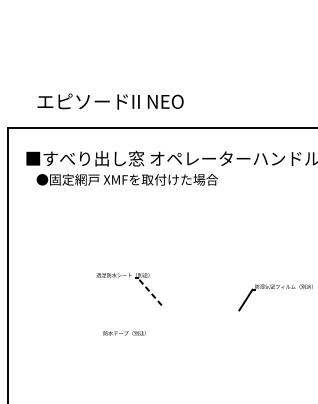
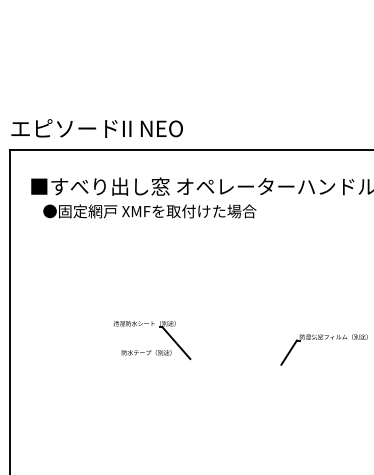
text: (110, 101) -> (96, 128), moved
line: (150, 291) -> (176, 342), dashed -> solid
text: (124, 333) -> (146, 352), moved

